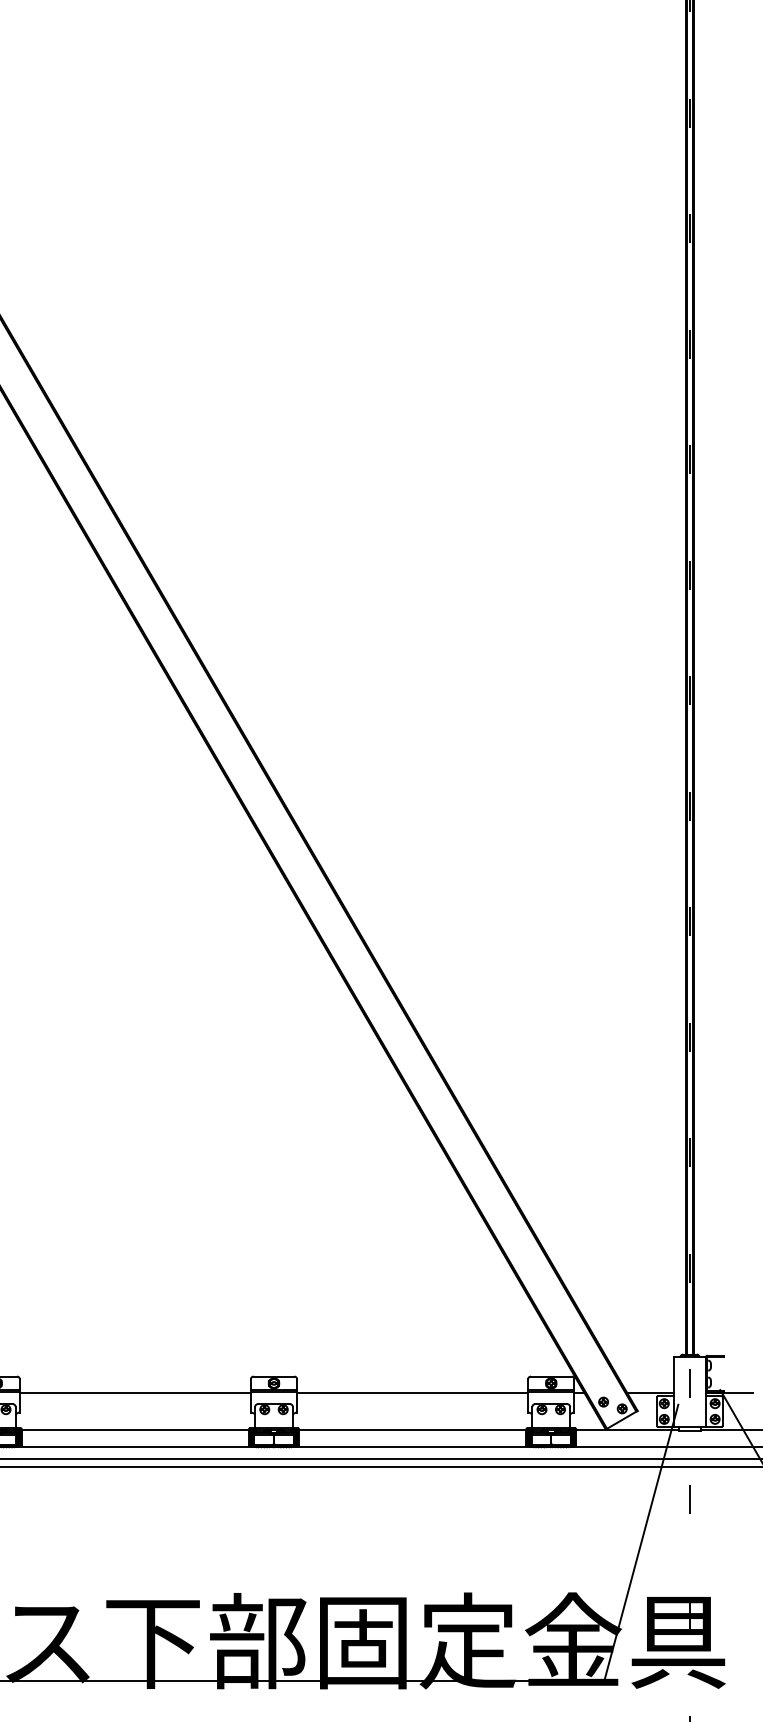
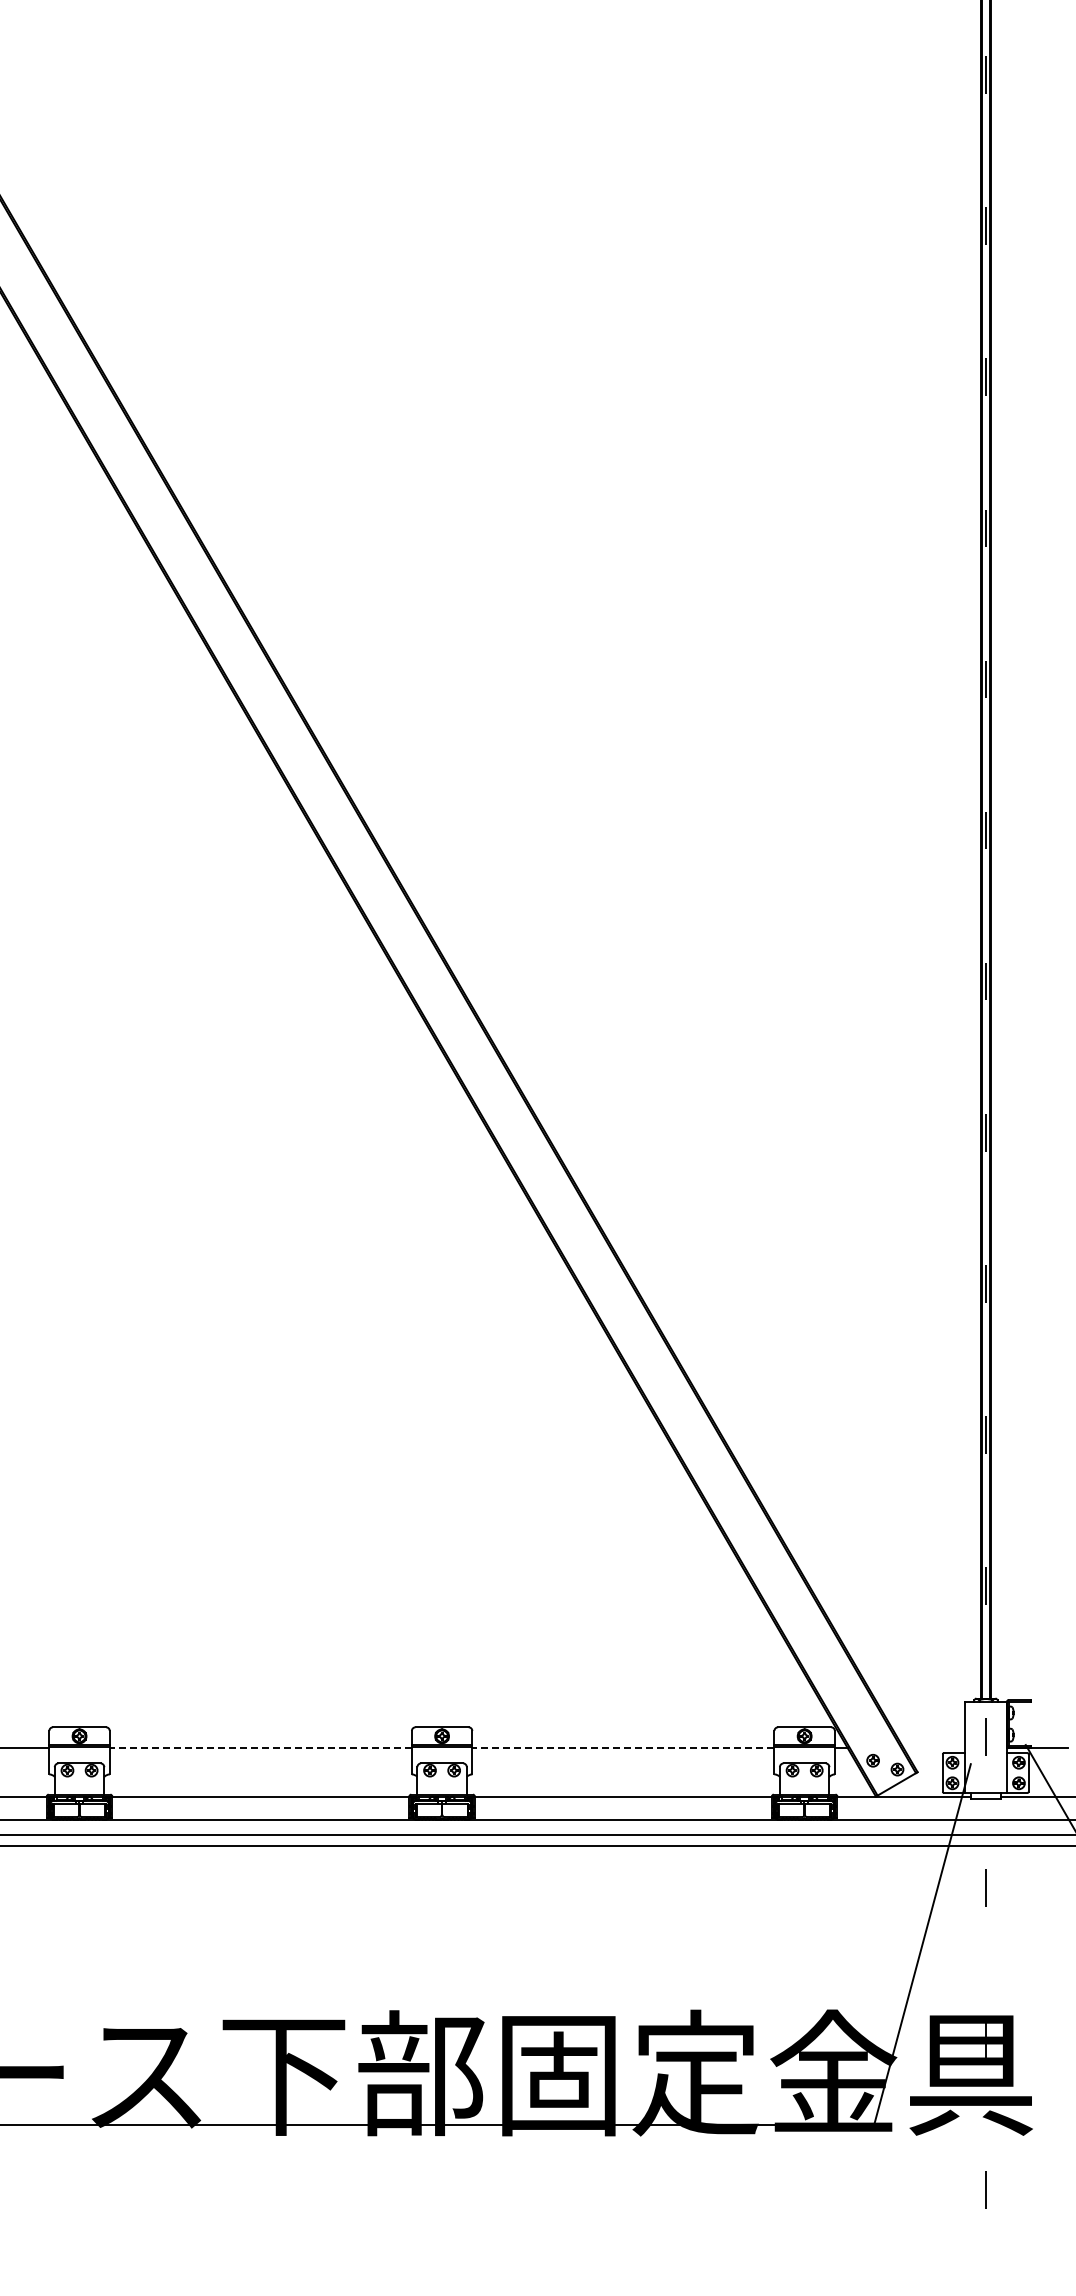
line: (135, 1392) -> (260, 1748), solid -> dashed
line: (411, 1392) -> (622, 1748), solid -> dashed
line: (649, 1392) -> (933, 1748), removed

